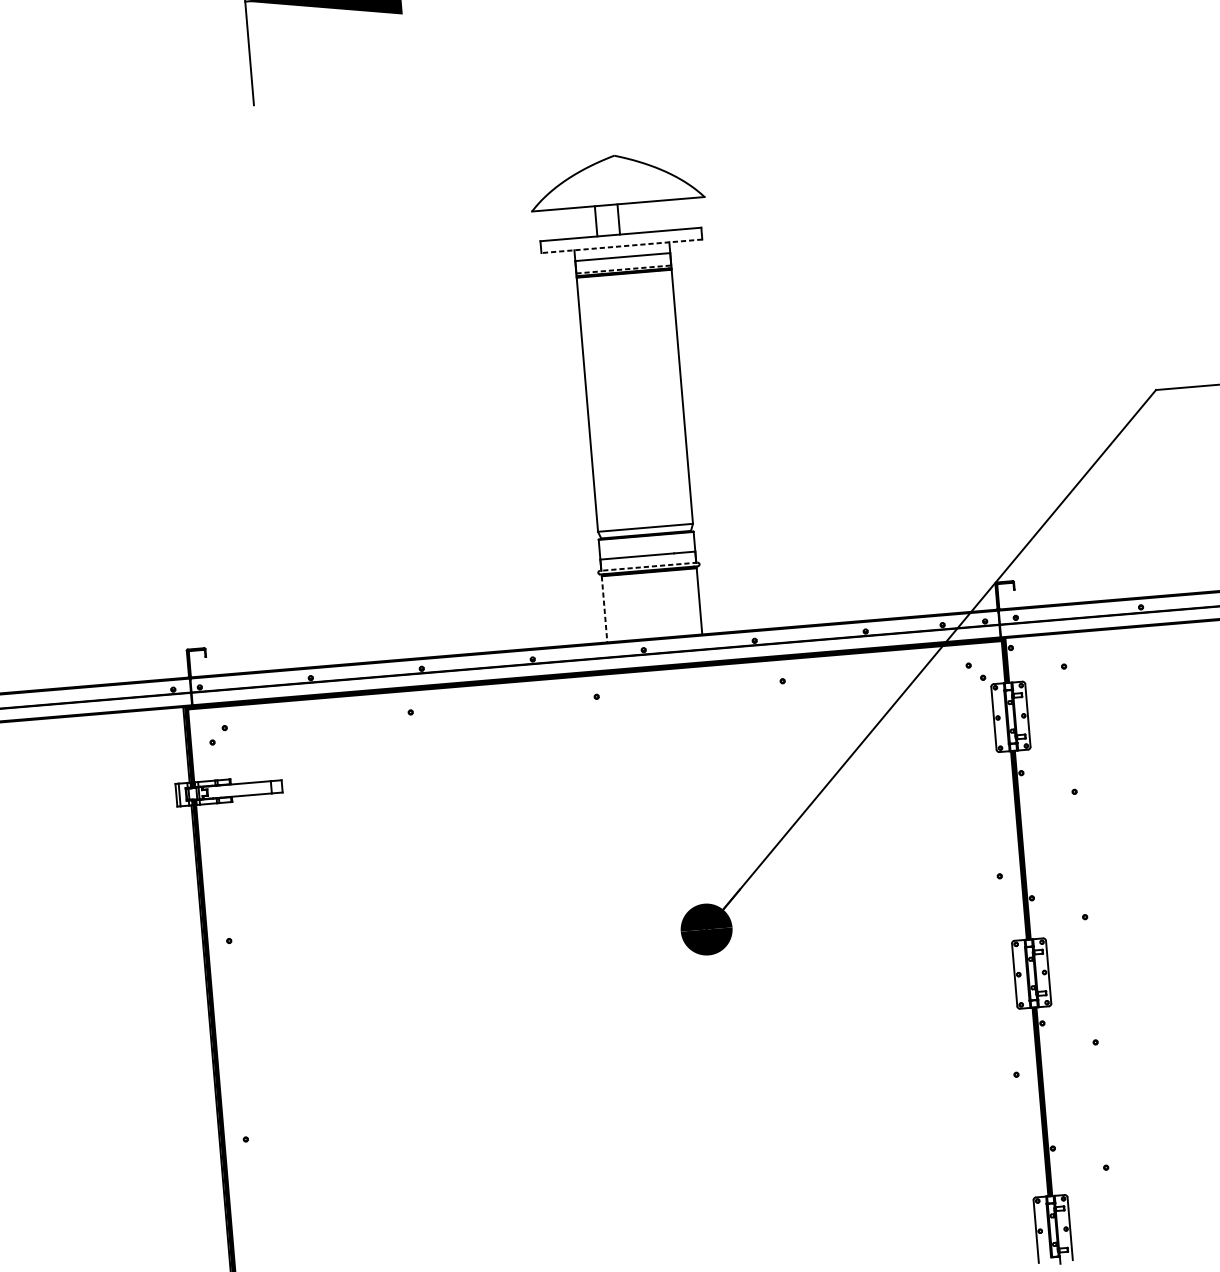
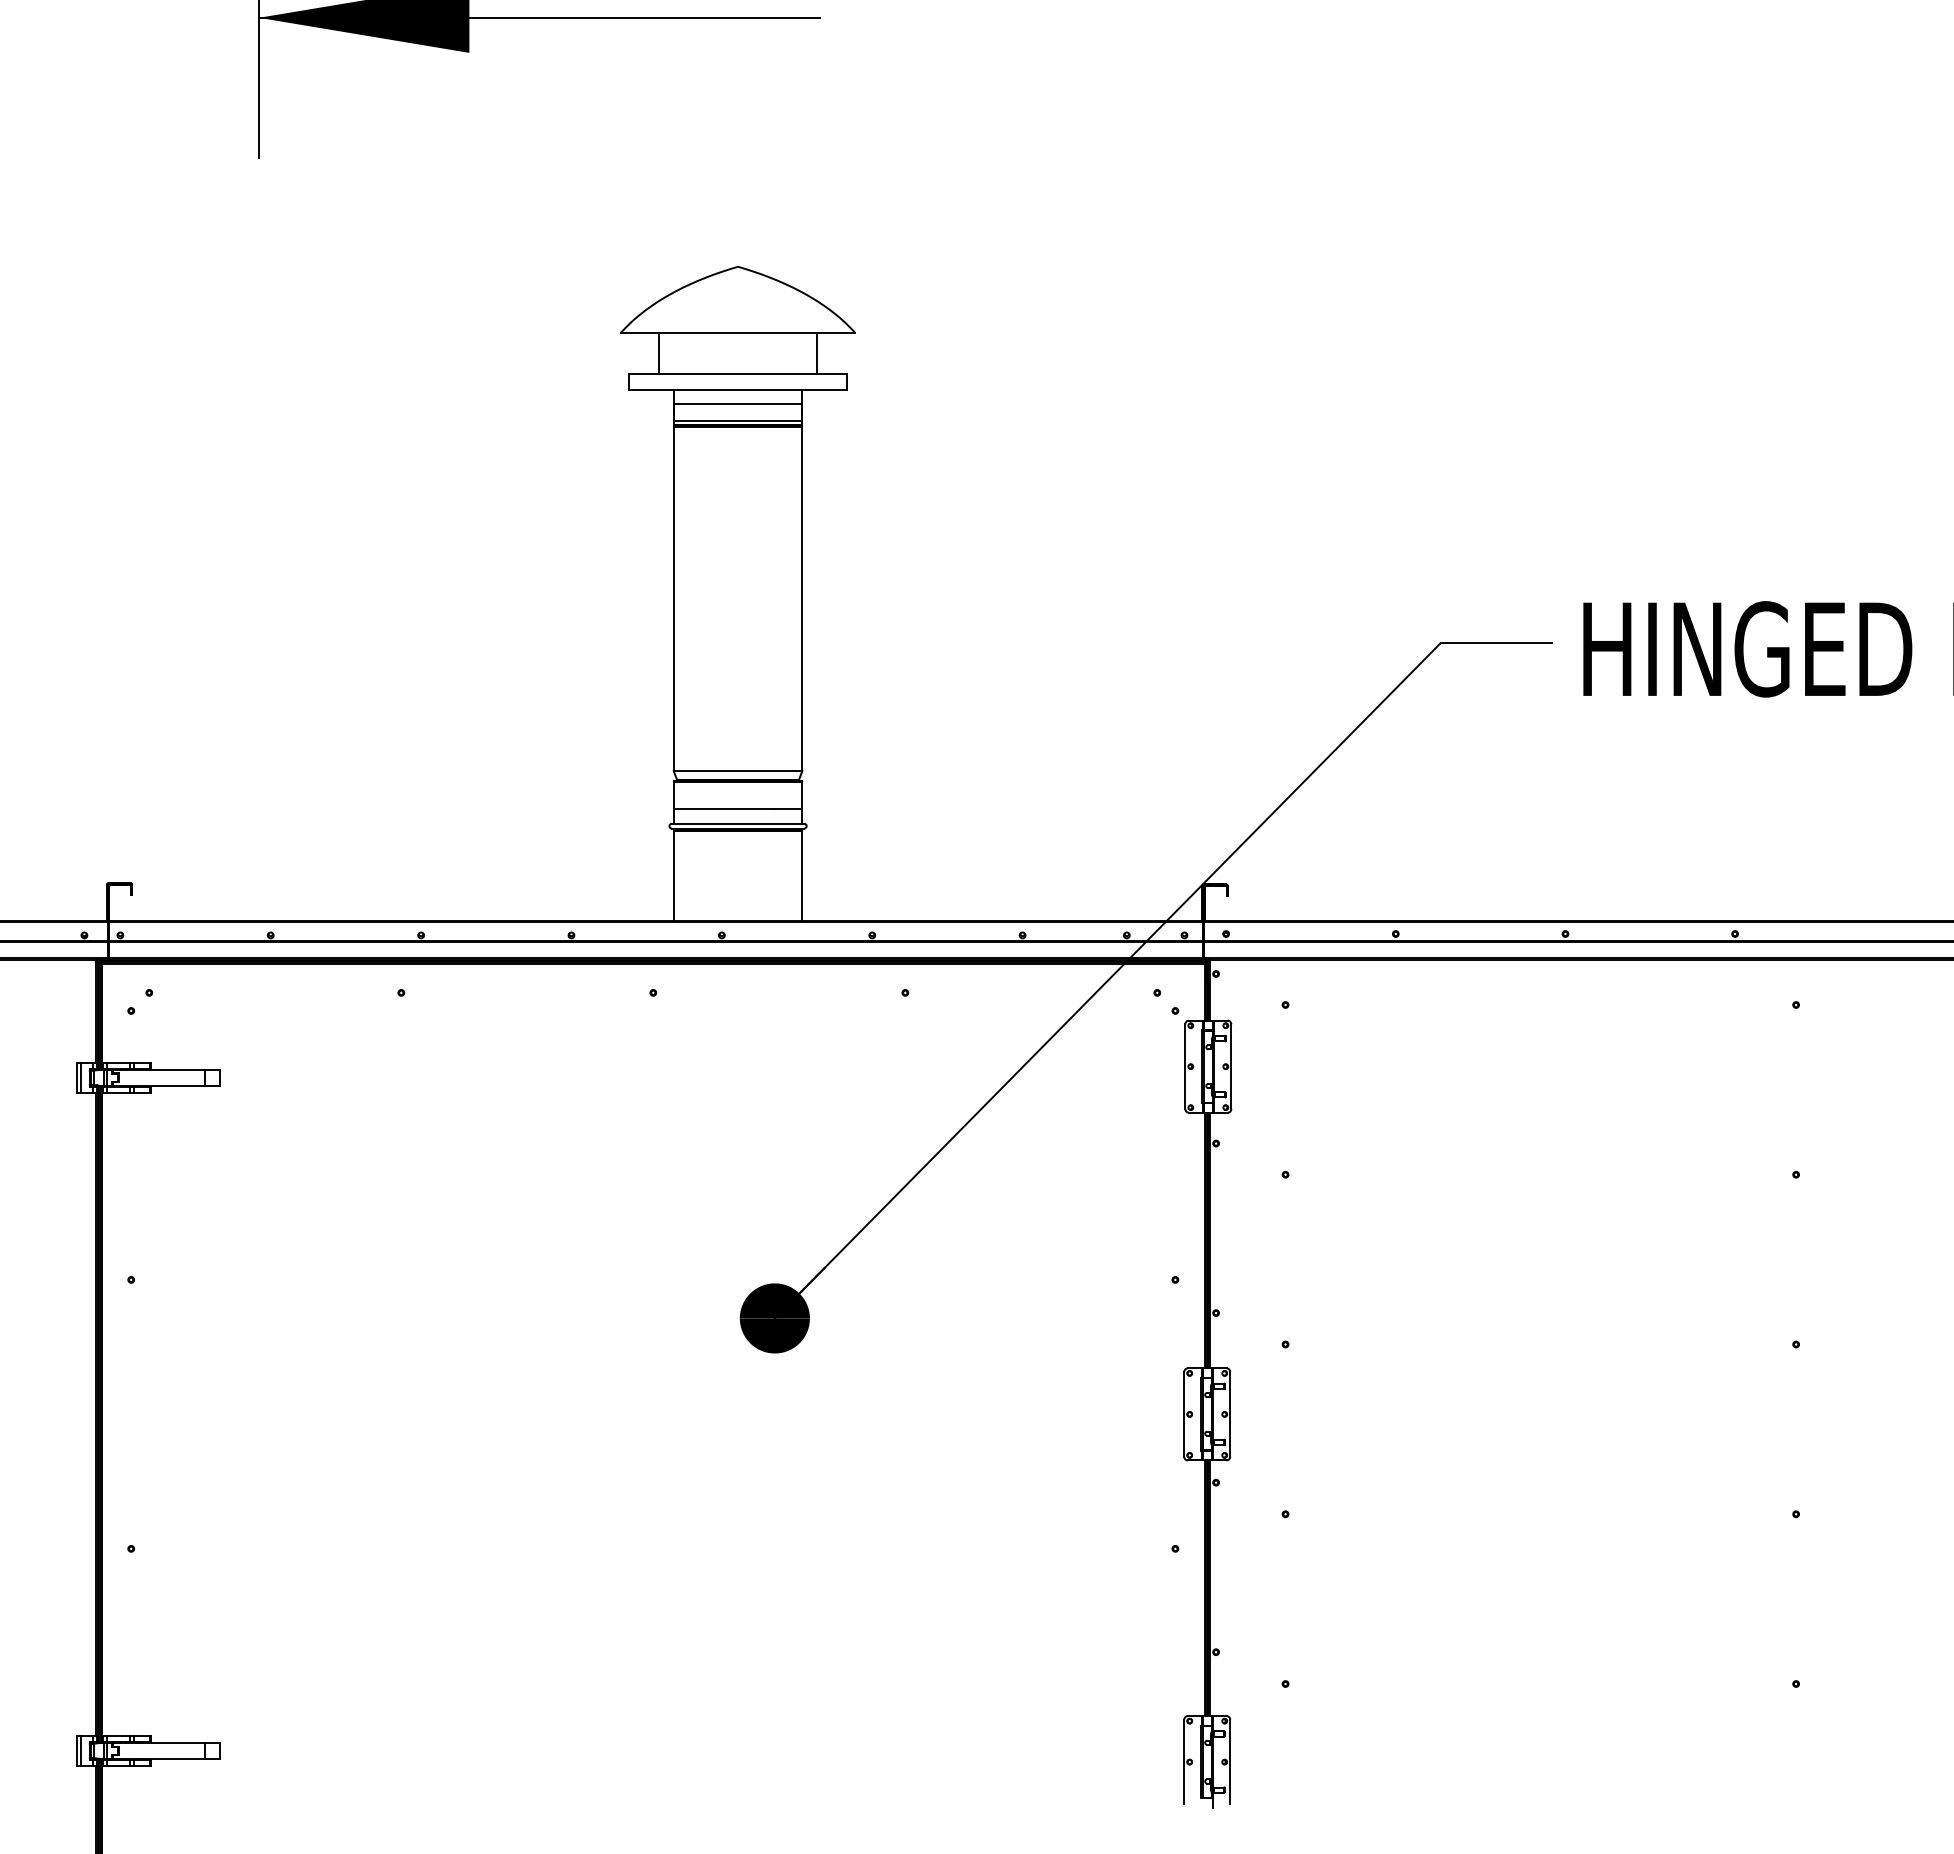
line: (618, 219) -> (658, 352), moved
line: (596, 220) -> (817, 352), moved
line: (622, 246) -> (738, 389), dashed -> solid
line: (624, 269) -> (738, 420), dashed -> solid
line: (648, 566) -> (737, 823), dashed -> solid
line: (604, 609) -> (673, 876), dashed -> solid

